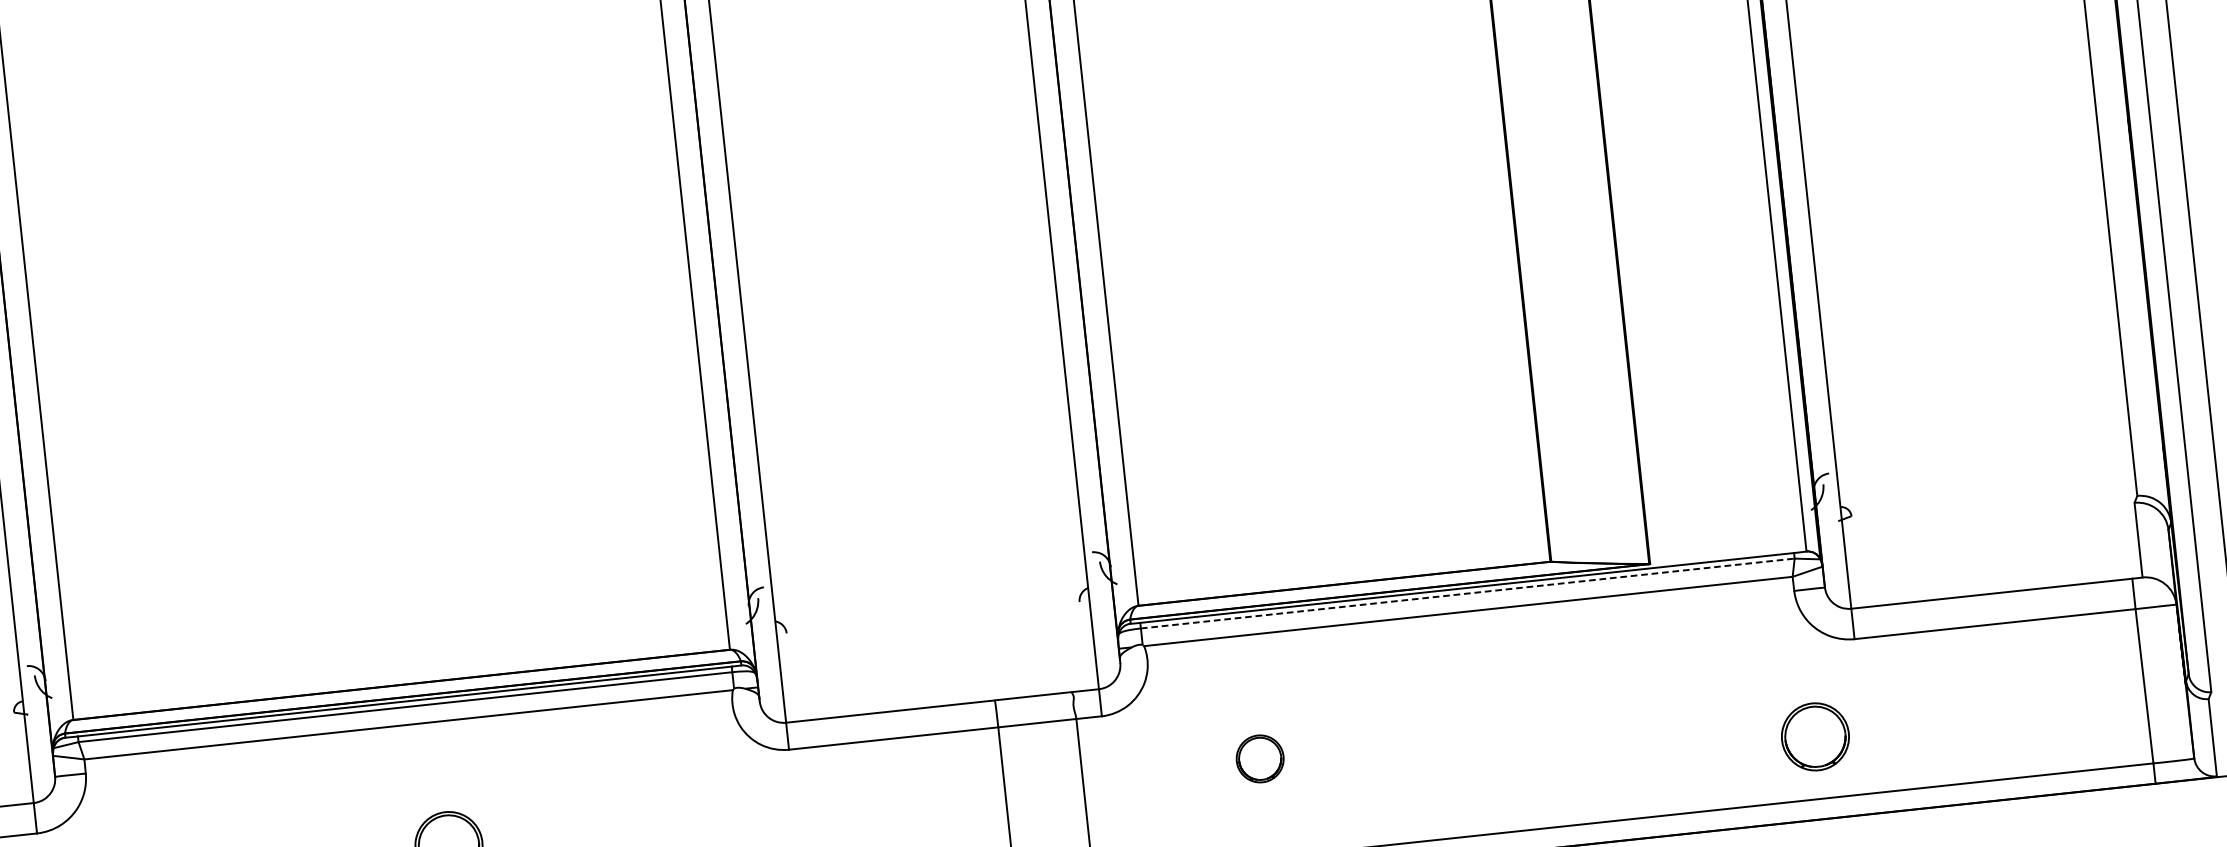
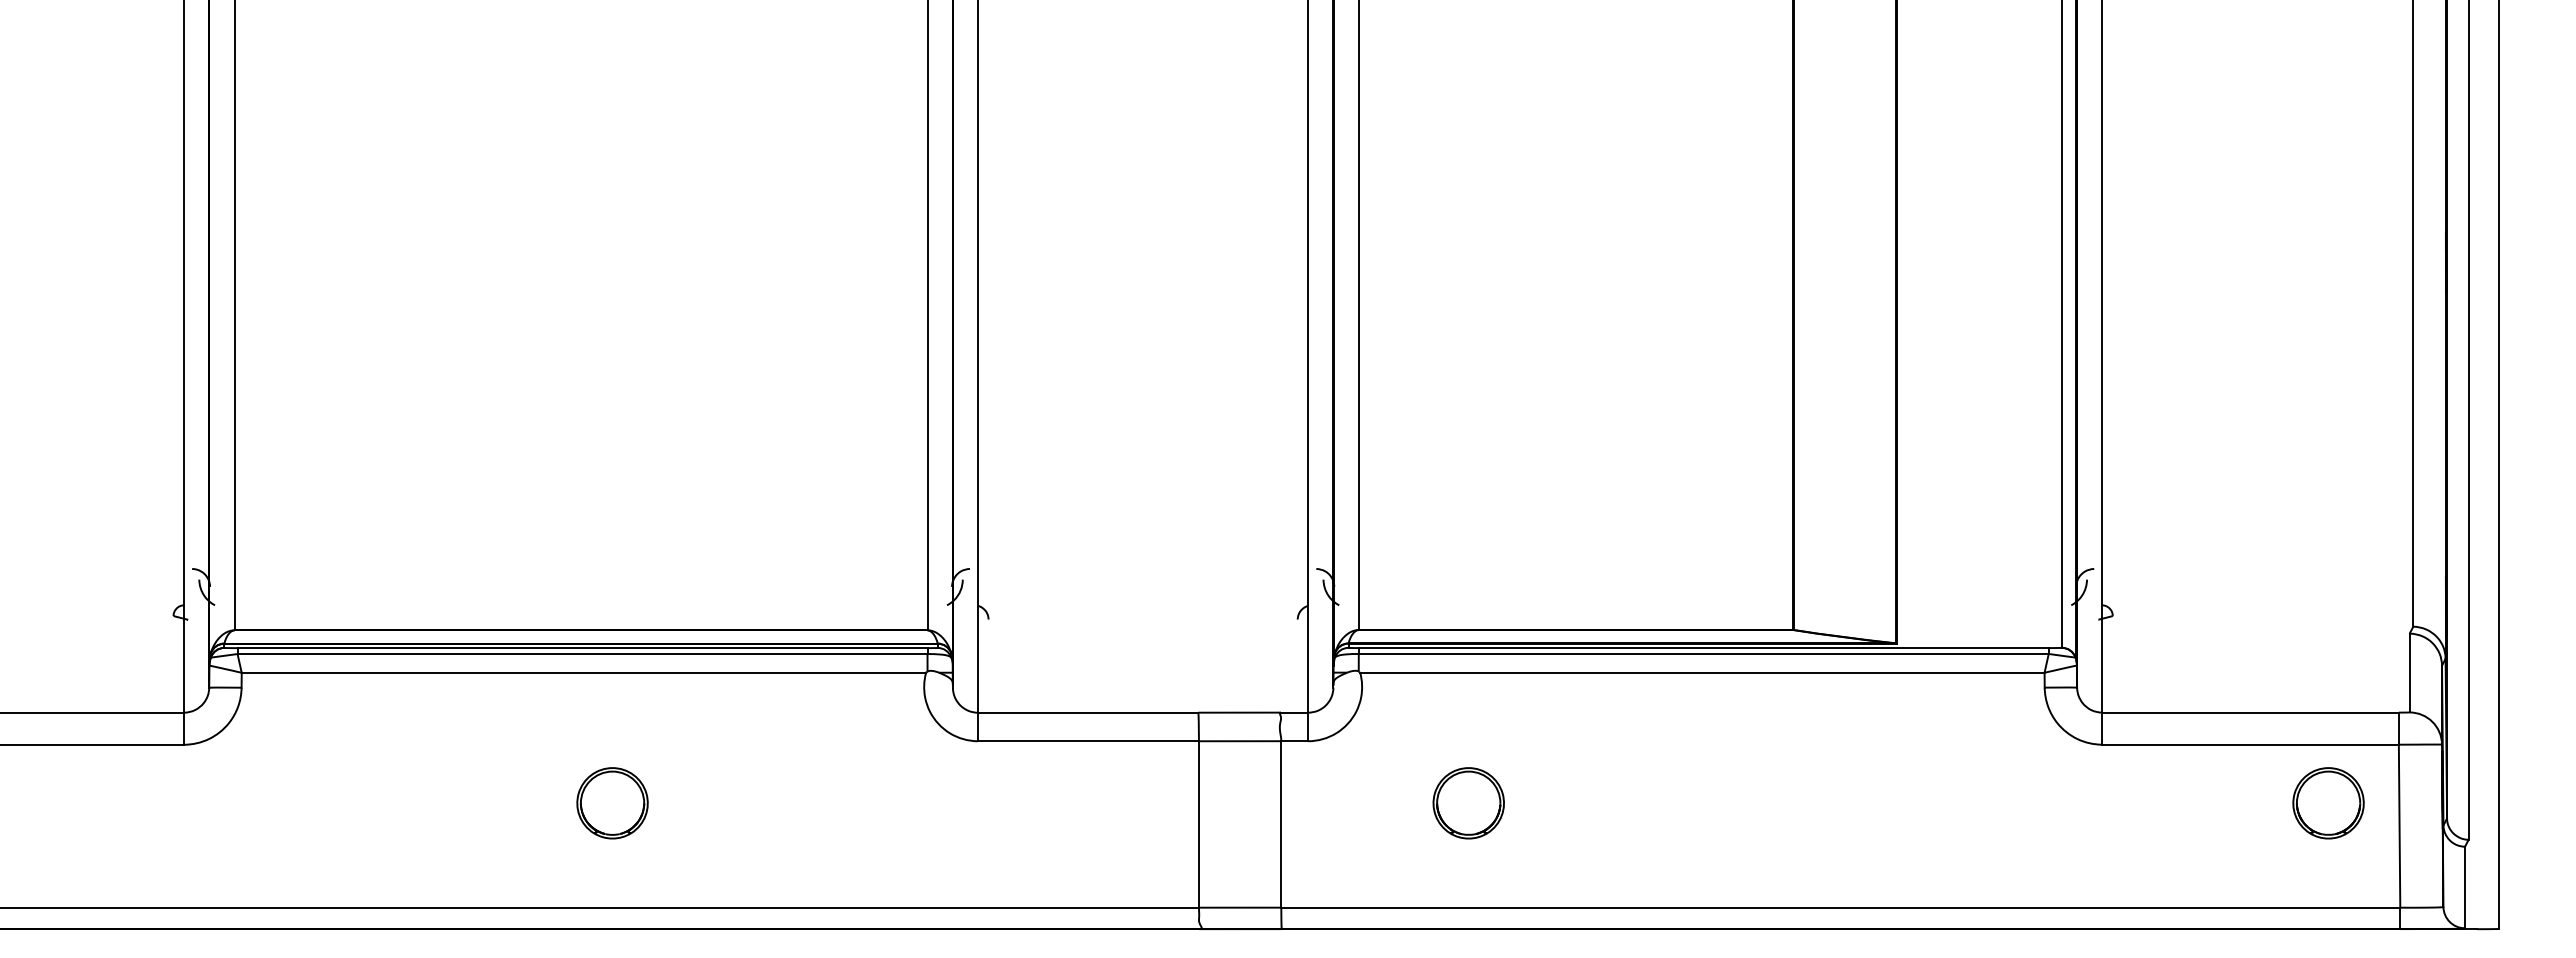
line: (1467, 593) -> (1703, 653), dashed -> solid
part: (1815, 737) -> (2328, 803), moved
part: (1260, 759) -> (1468, 803), size x1.43

